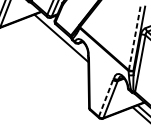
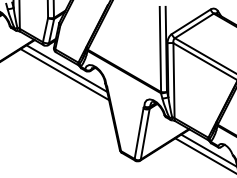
line: (134, 38) -> (160, 49), dashed -> solid
line: (58, 42) -> (64, 74), added
line: (106, 98) -> (139, 133), dashed -> solid

